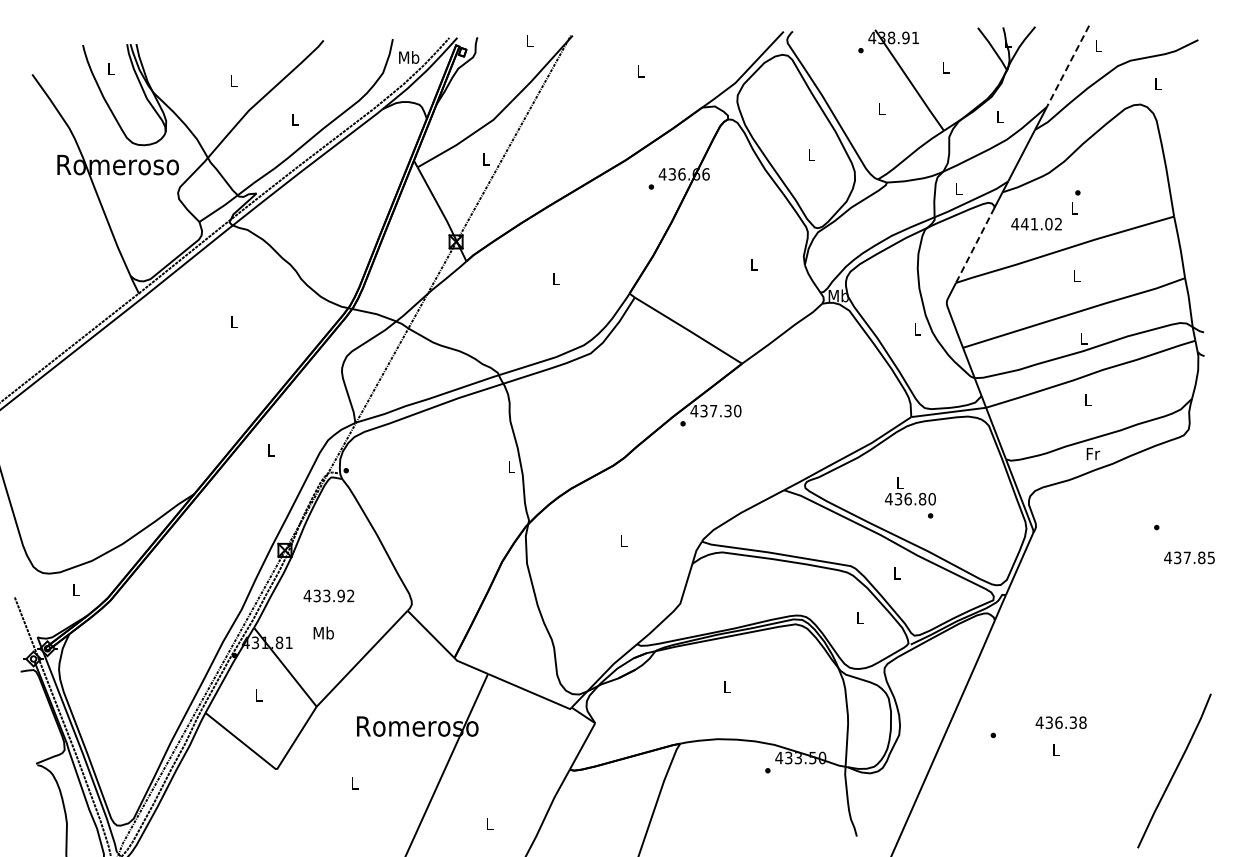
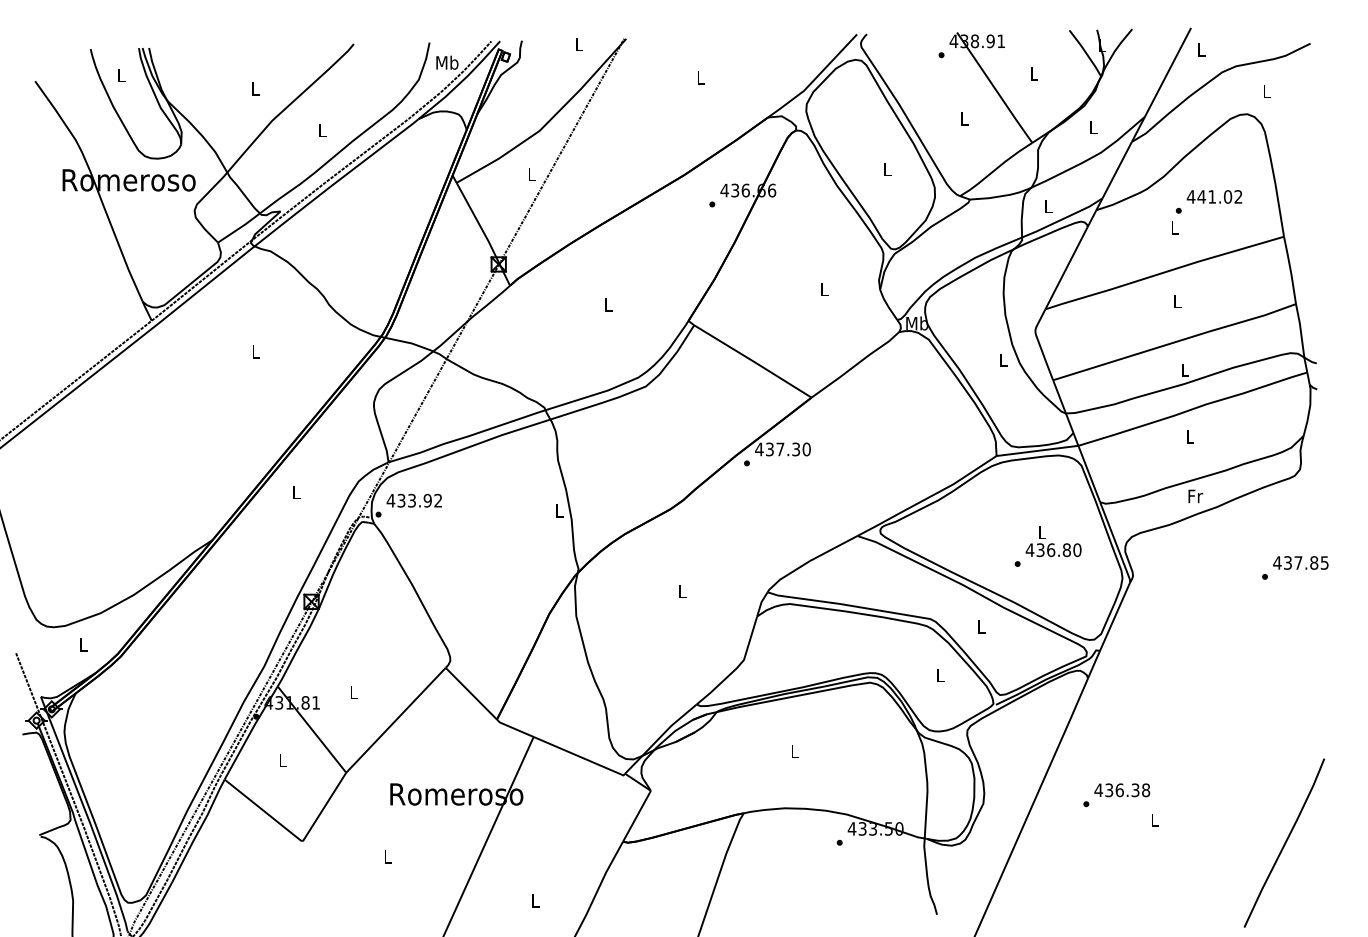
line: (1068, 66) -> (1168, 72), dashed -> solid
text: (1036, 224) -> (1214, 197), moved
line: (975, 245) -> (1066, 268), dashed -> solid
text: (910, 491) -> (1053, 541), moved
text: (1189, 557) -> (1300, 562), moved
text: (328, 595) -> (413, 500), moved
text: (323, 632) -> (353, 691), Mb -> L
text: (1060, 722) -> (1121, 790), moved

